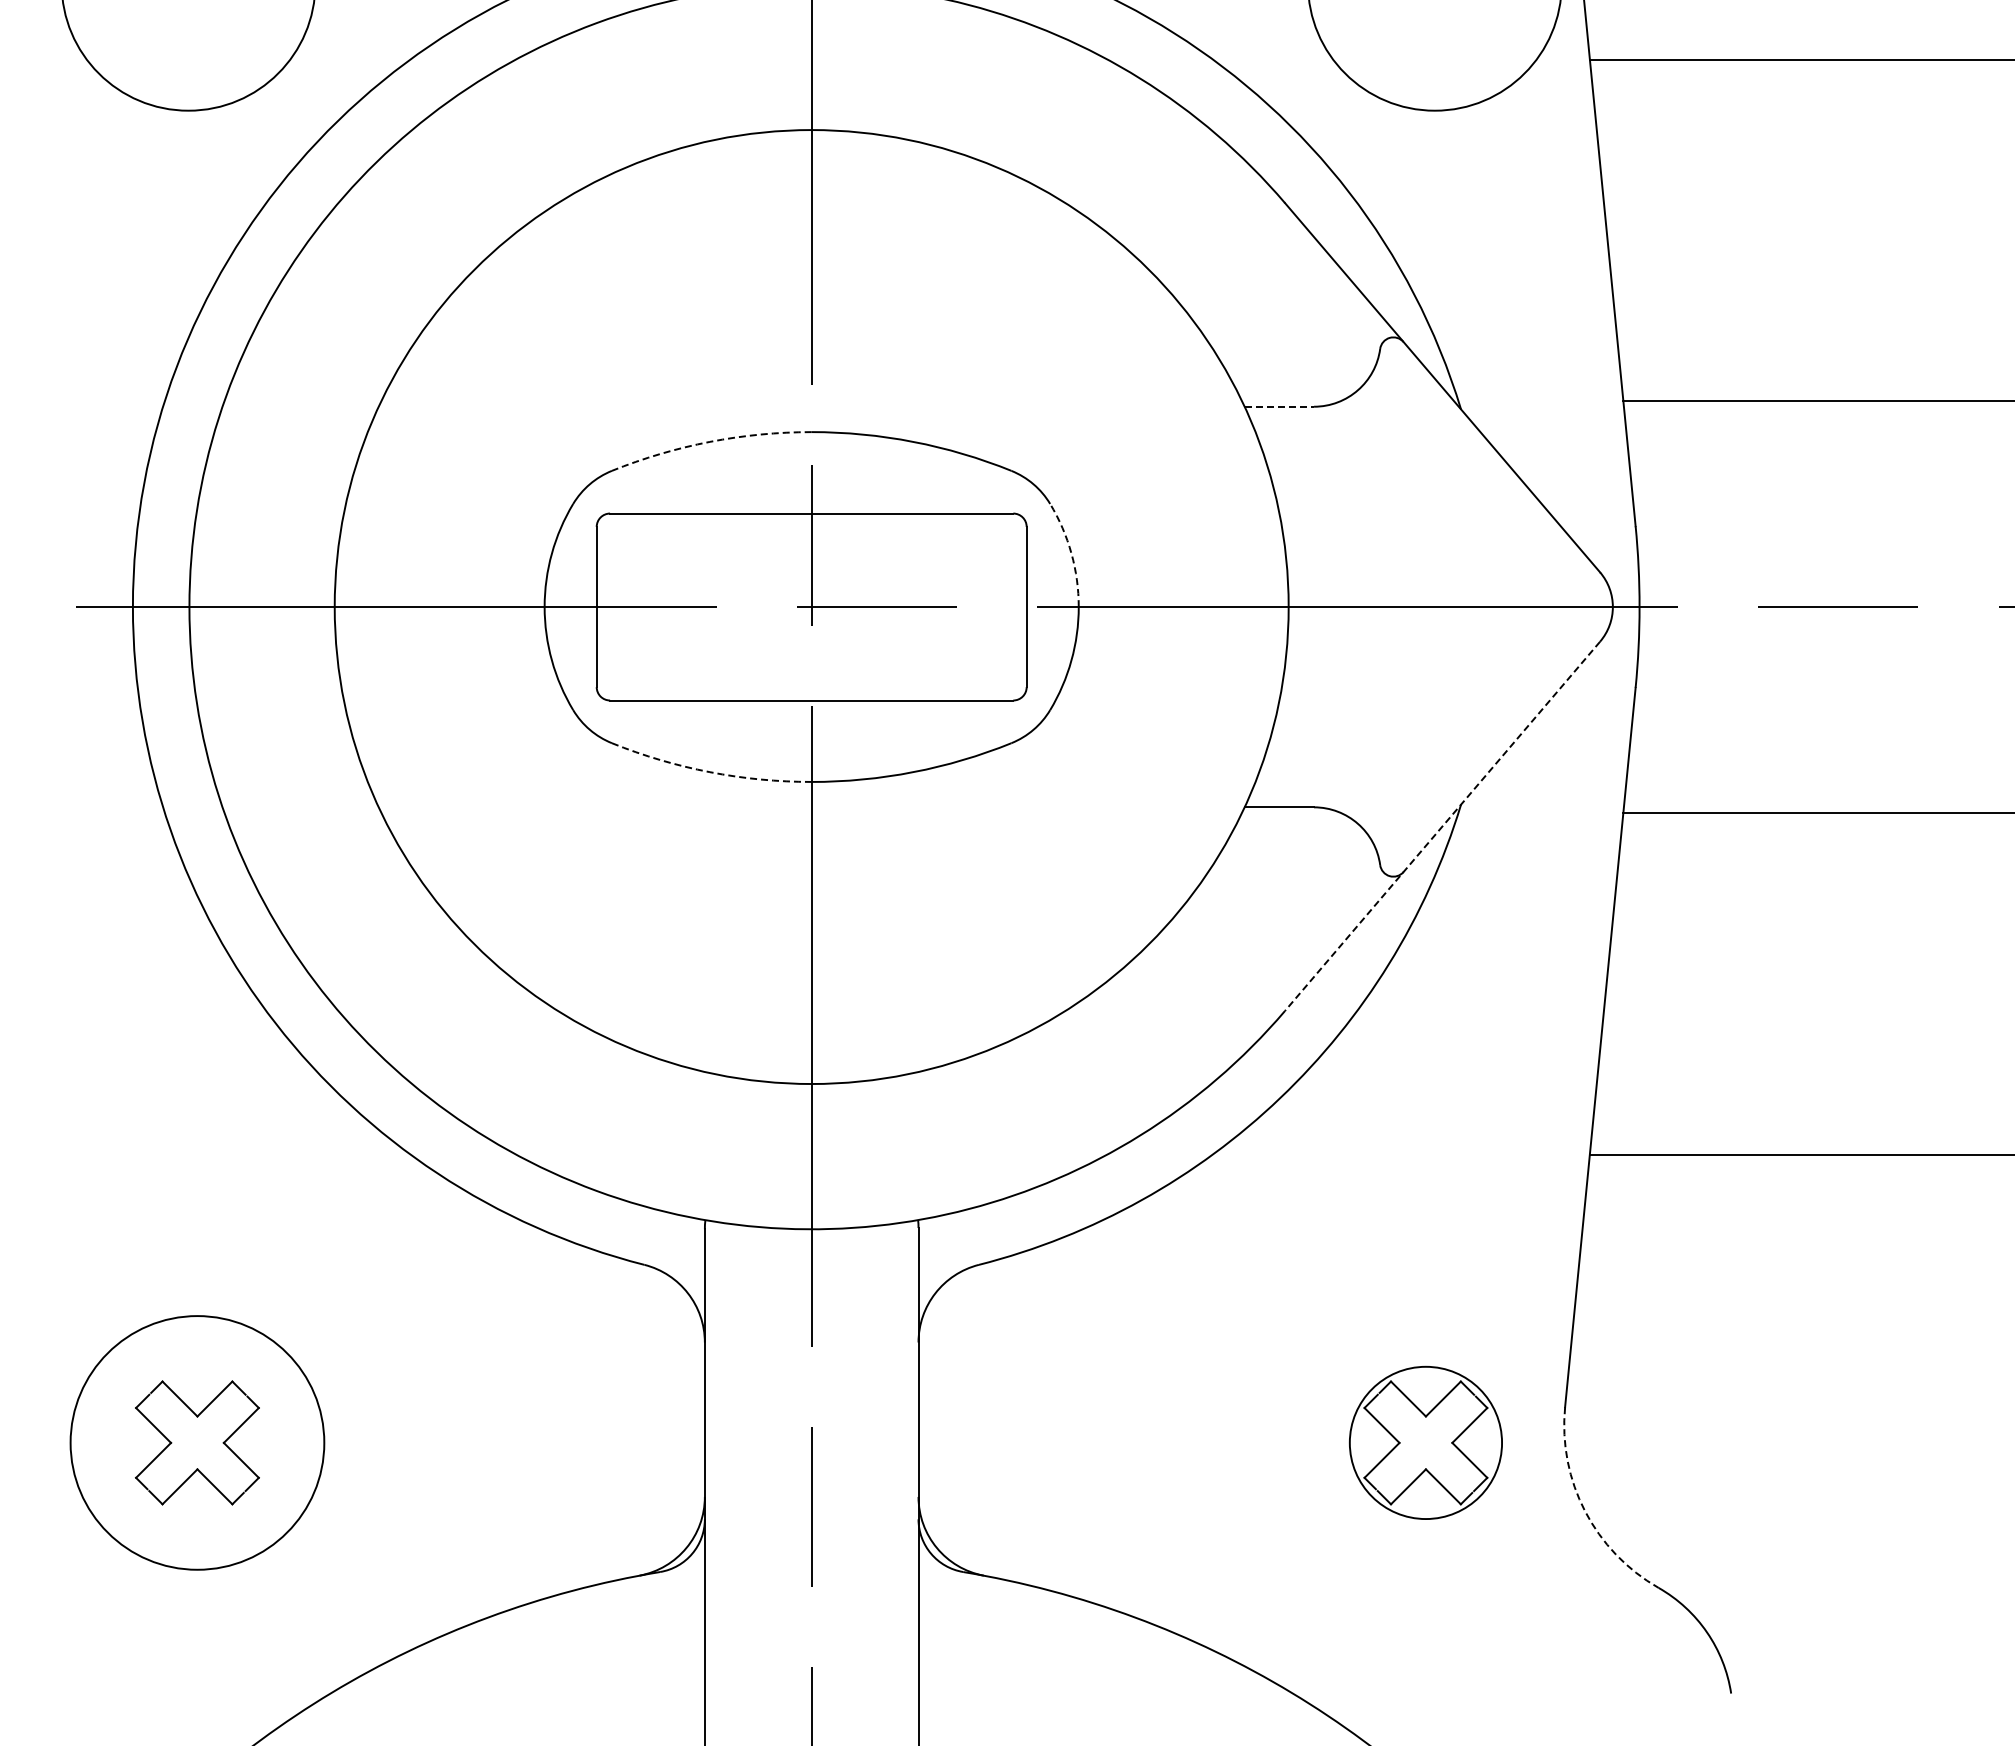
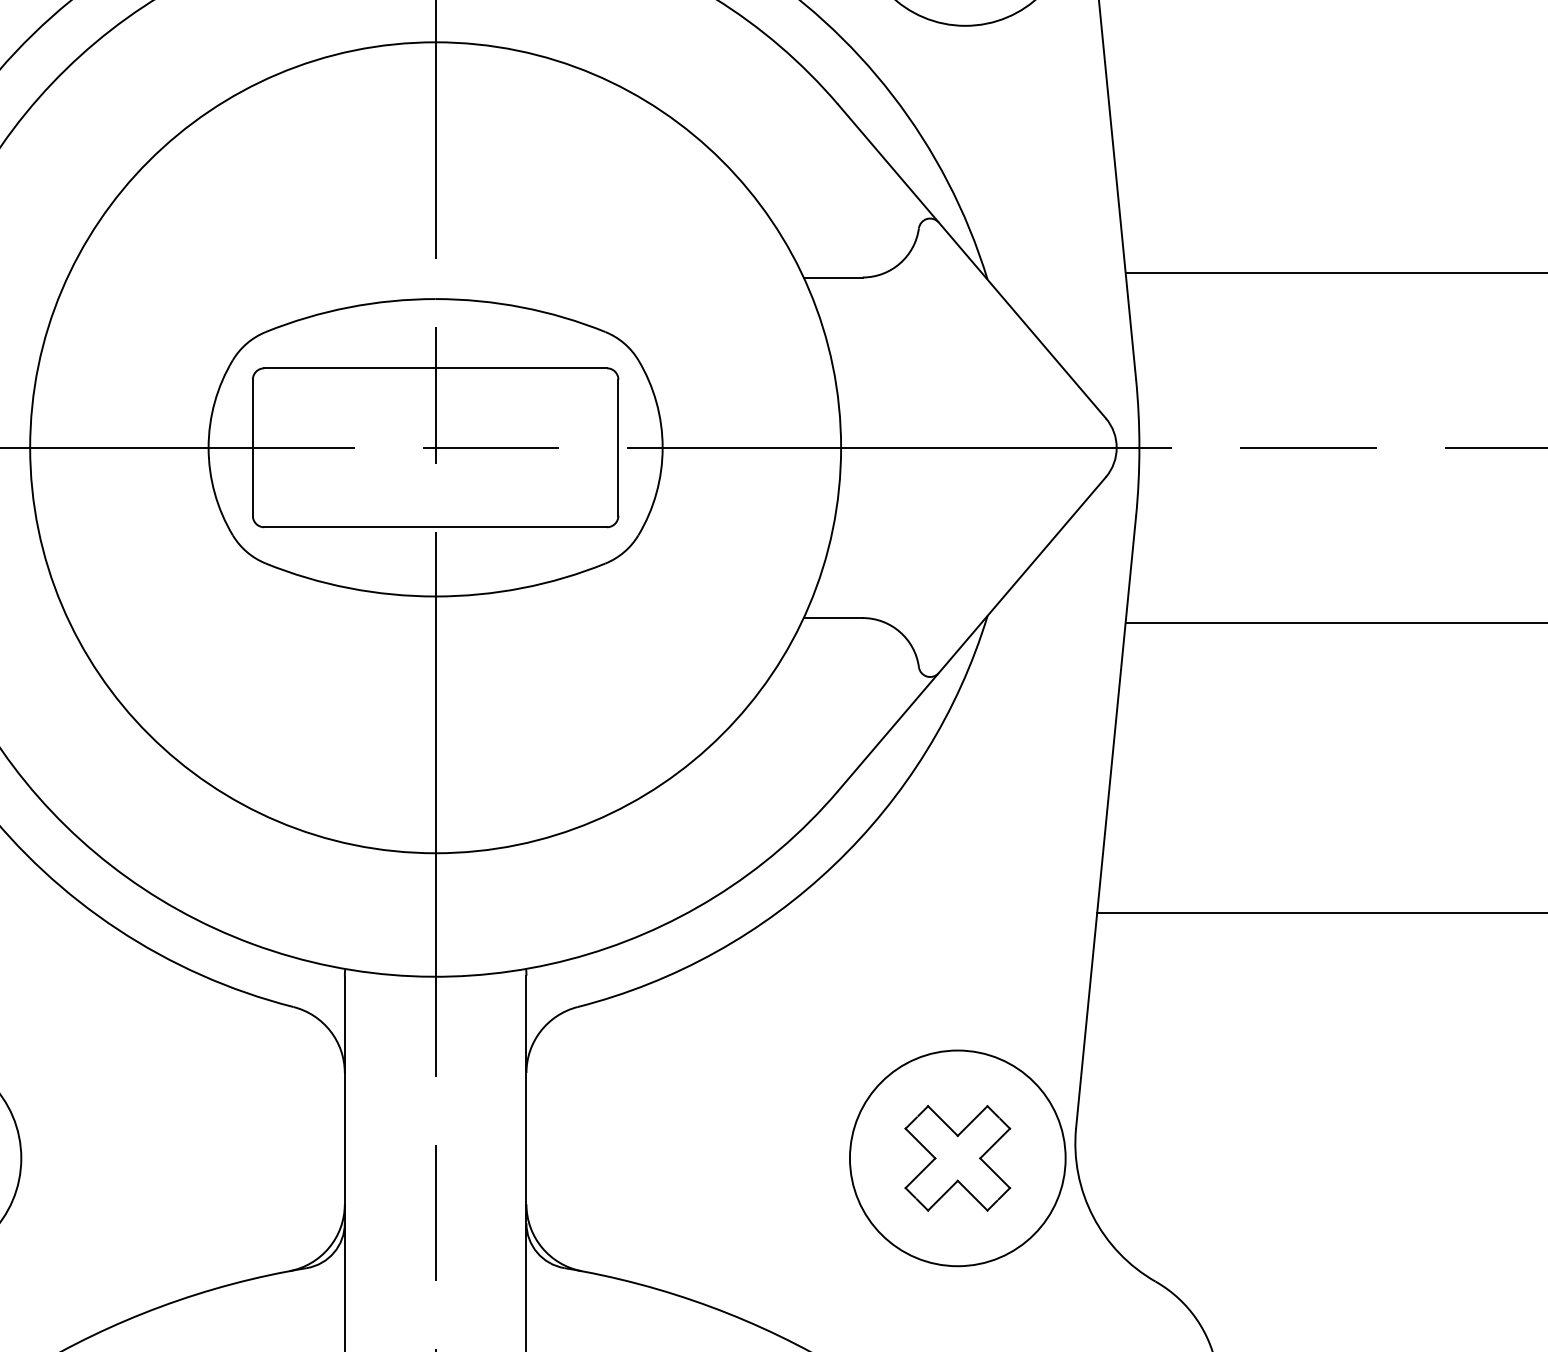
line: (1279, 406) -> (833, 277), dashed -> solid
arc: (709, 441) -> (348, 307), dashed -> solid
arc: (1071, 553) -> (656, 402), dashed -> solid
arc: (709, 772) -> (348, 588), dashed -> solid
line: (1442, 826) -> (971, 634), dashed -> solid
circle: (1425, 1442) -> (957, 1158), size x1.67
arc: (1585, 1511) -> (1093, 1216), dashed -> solid

